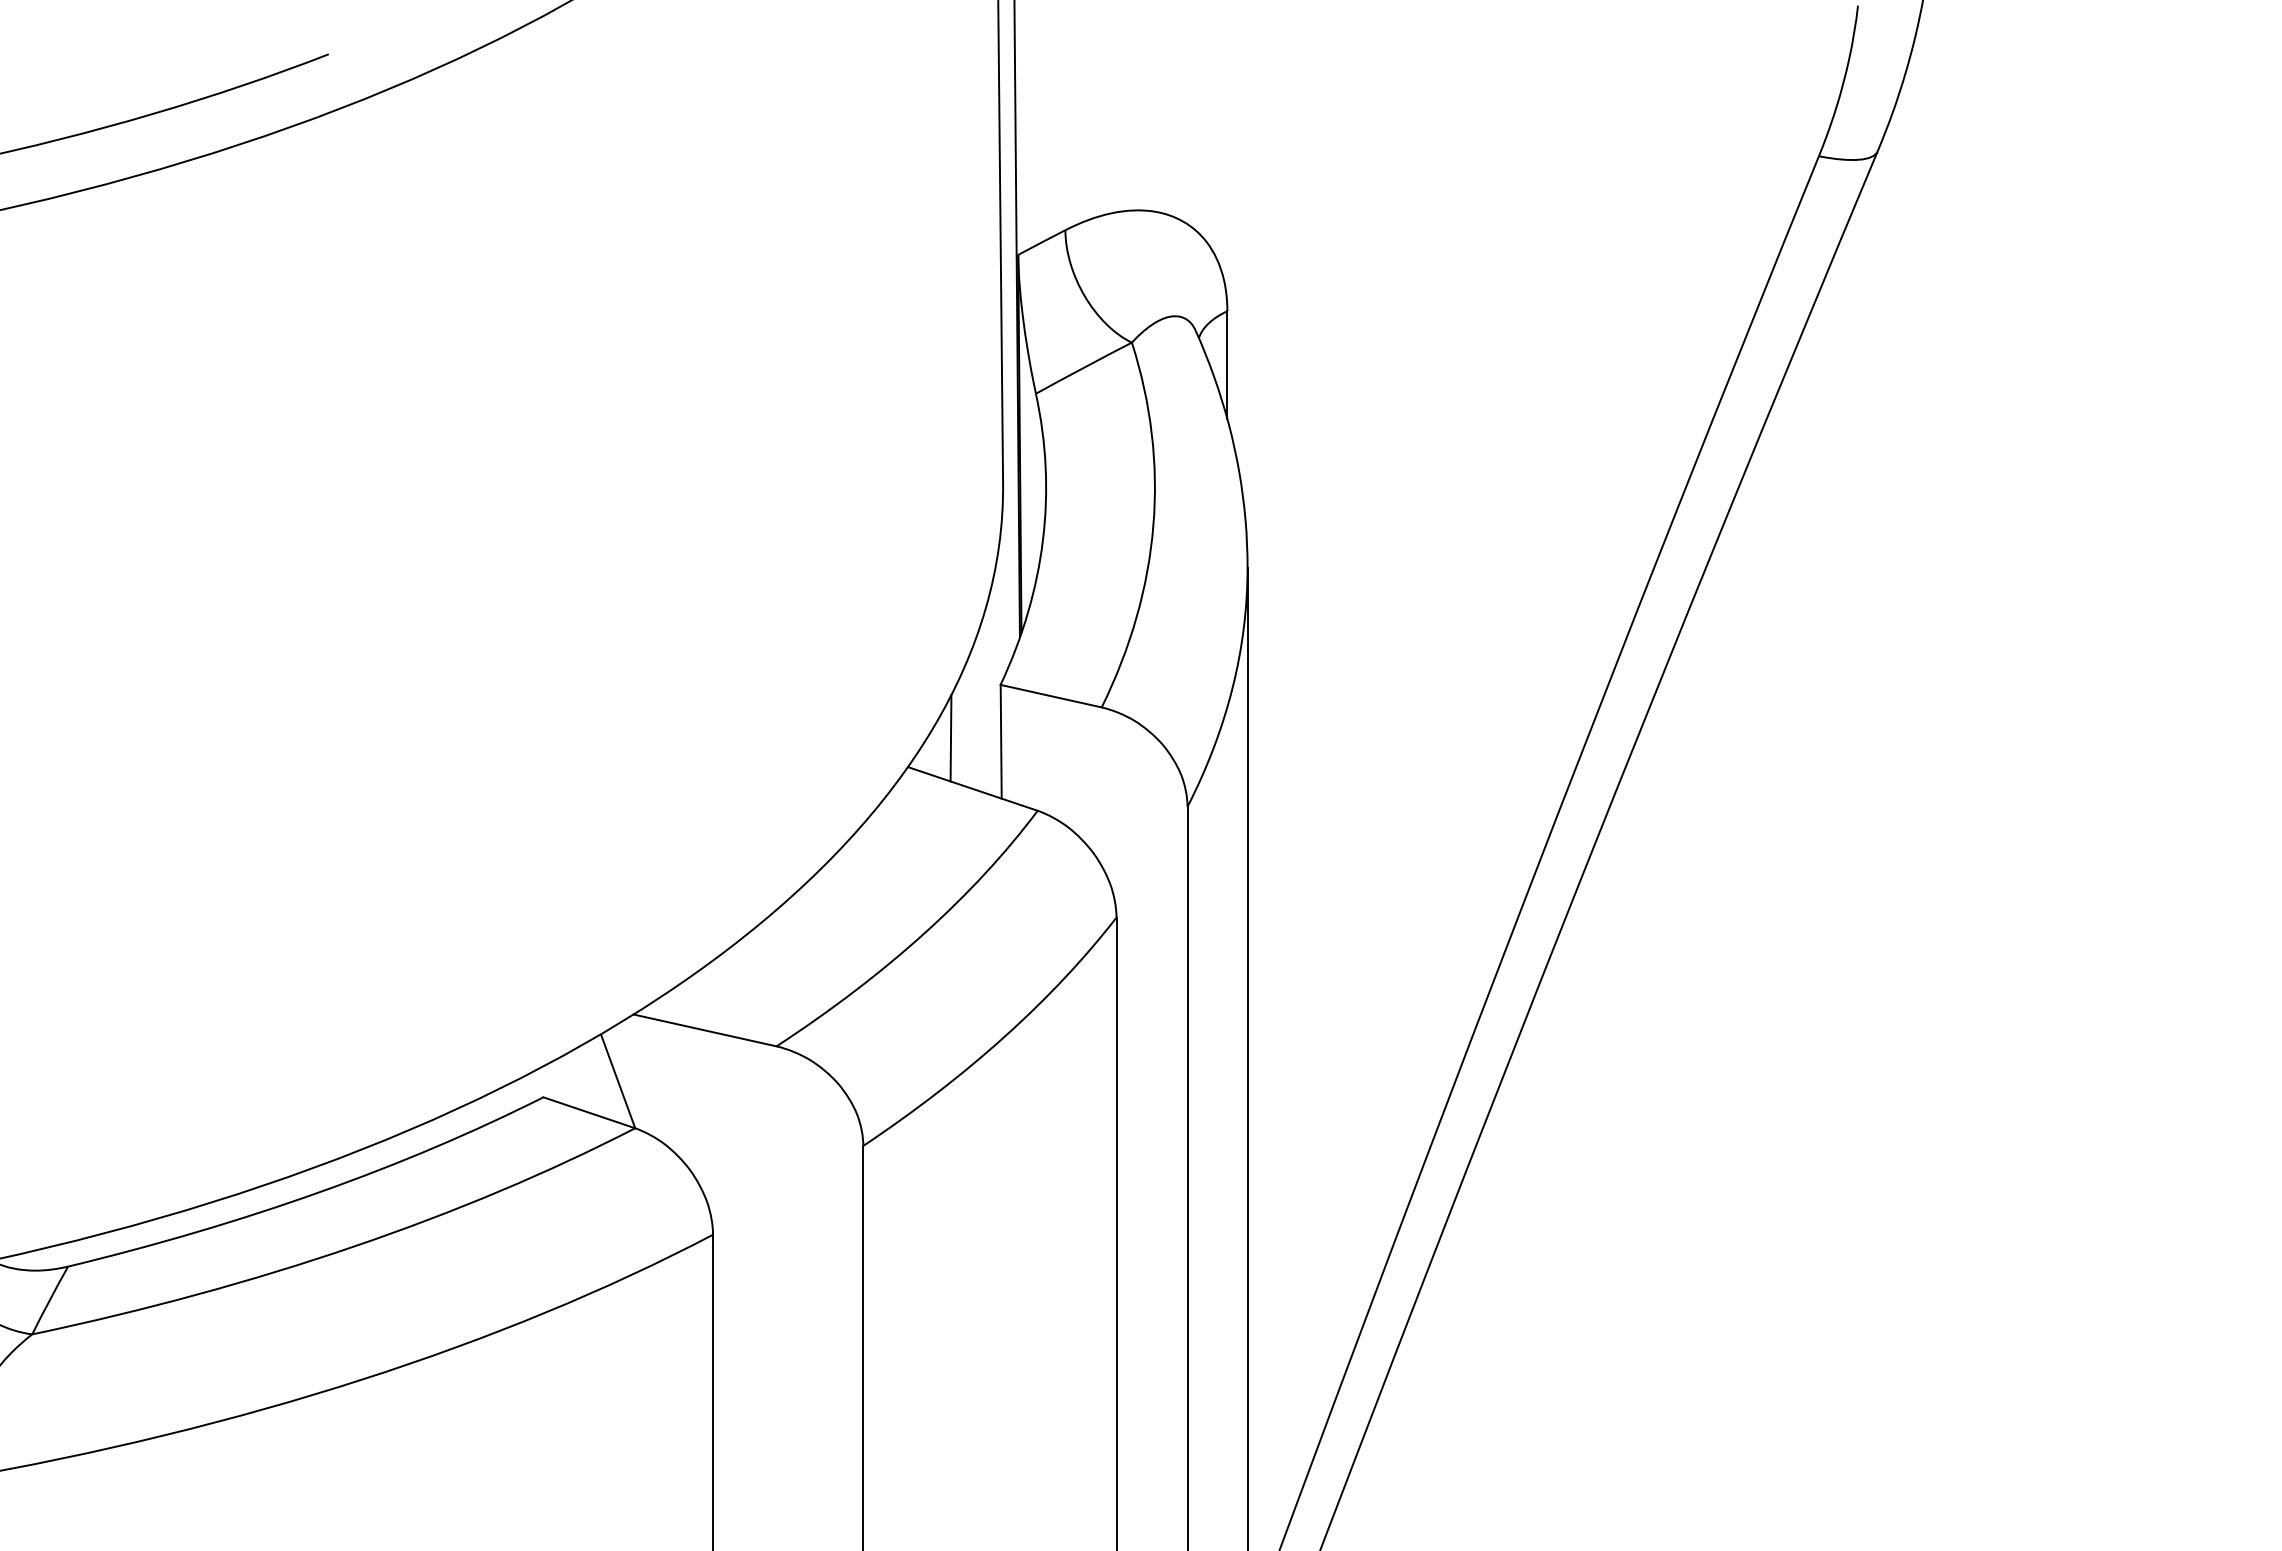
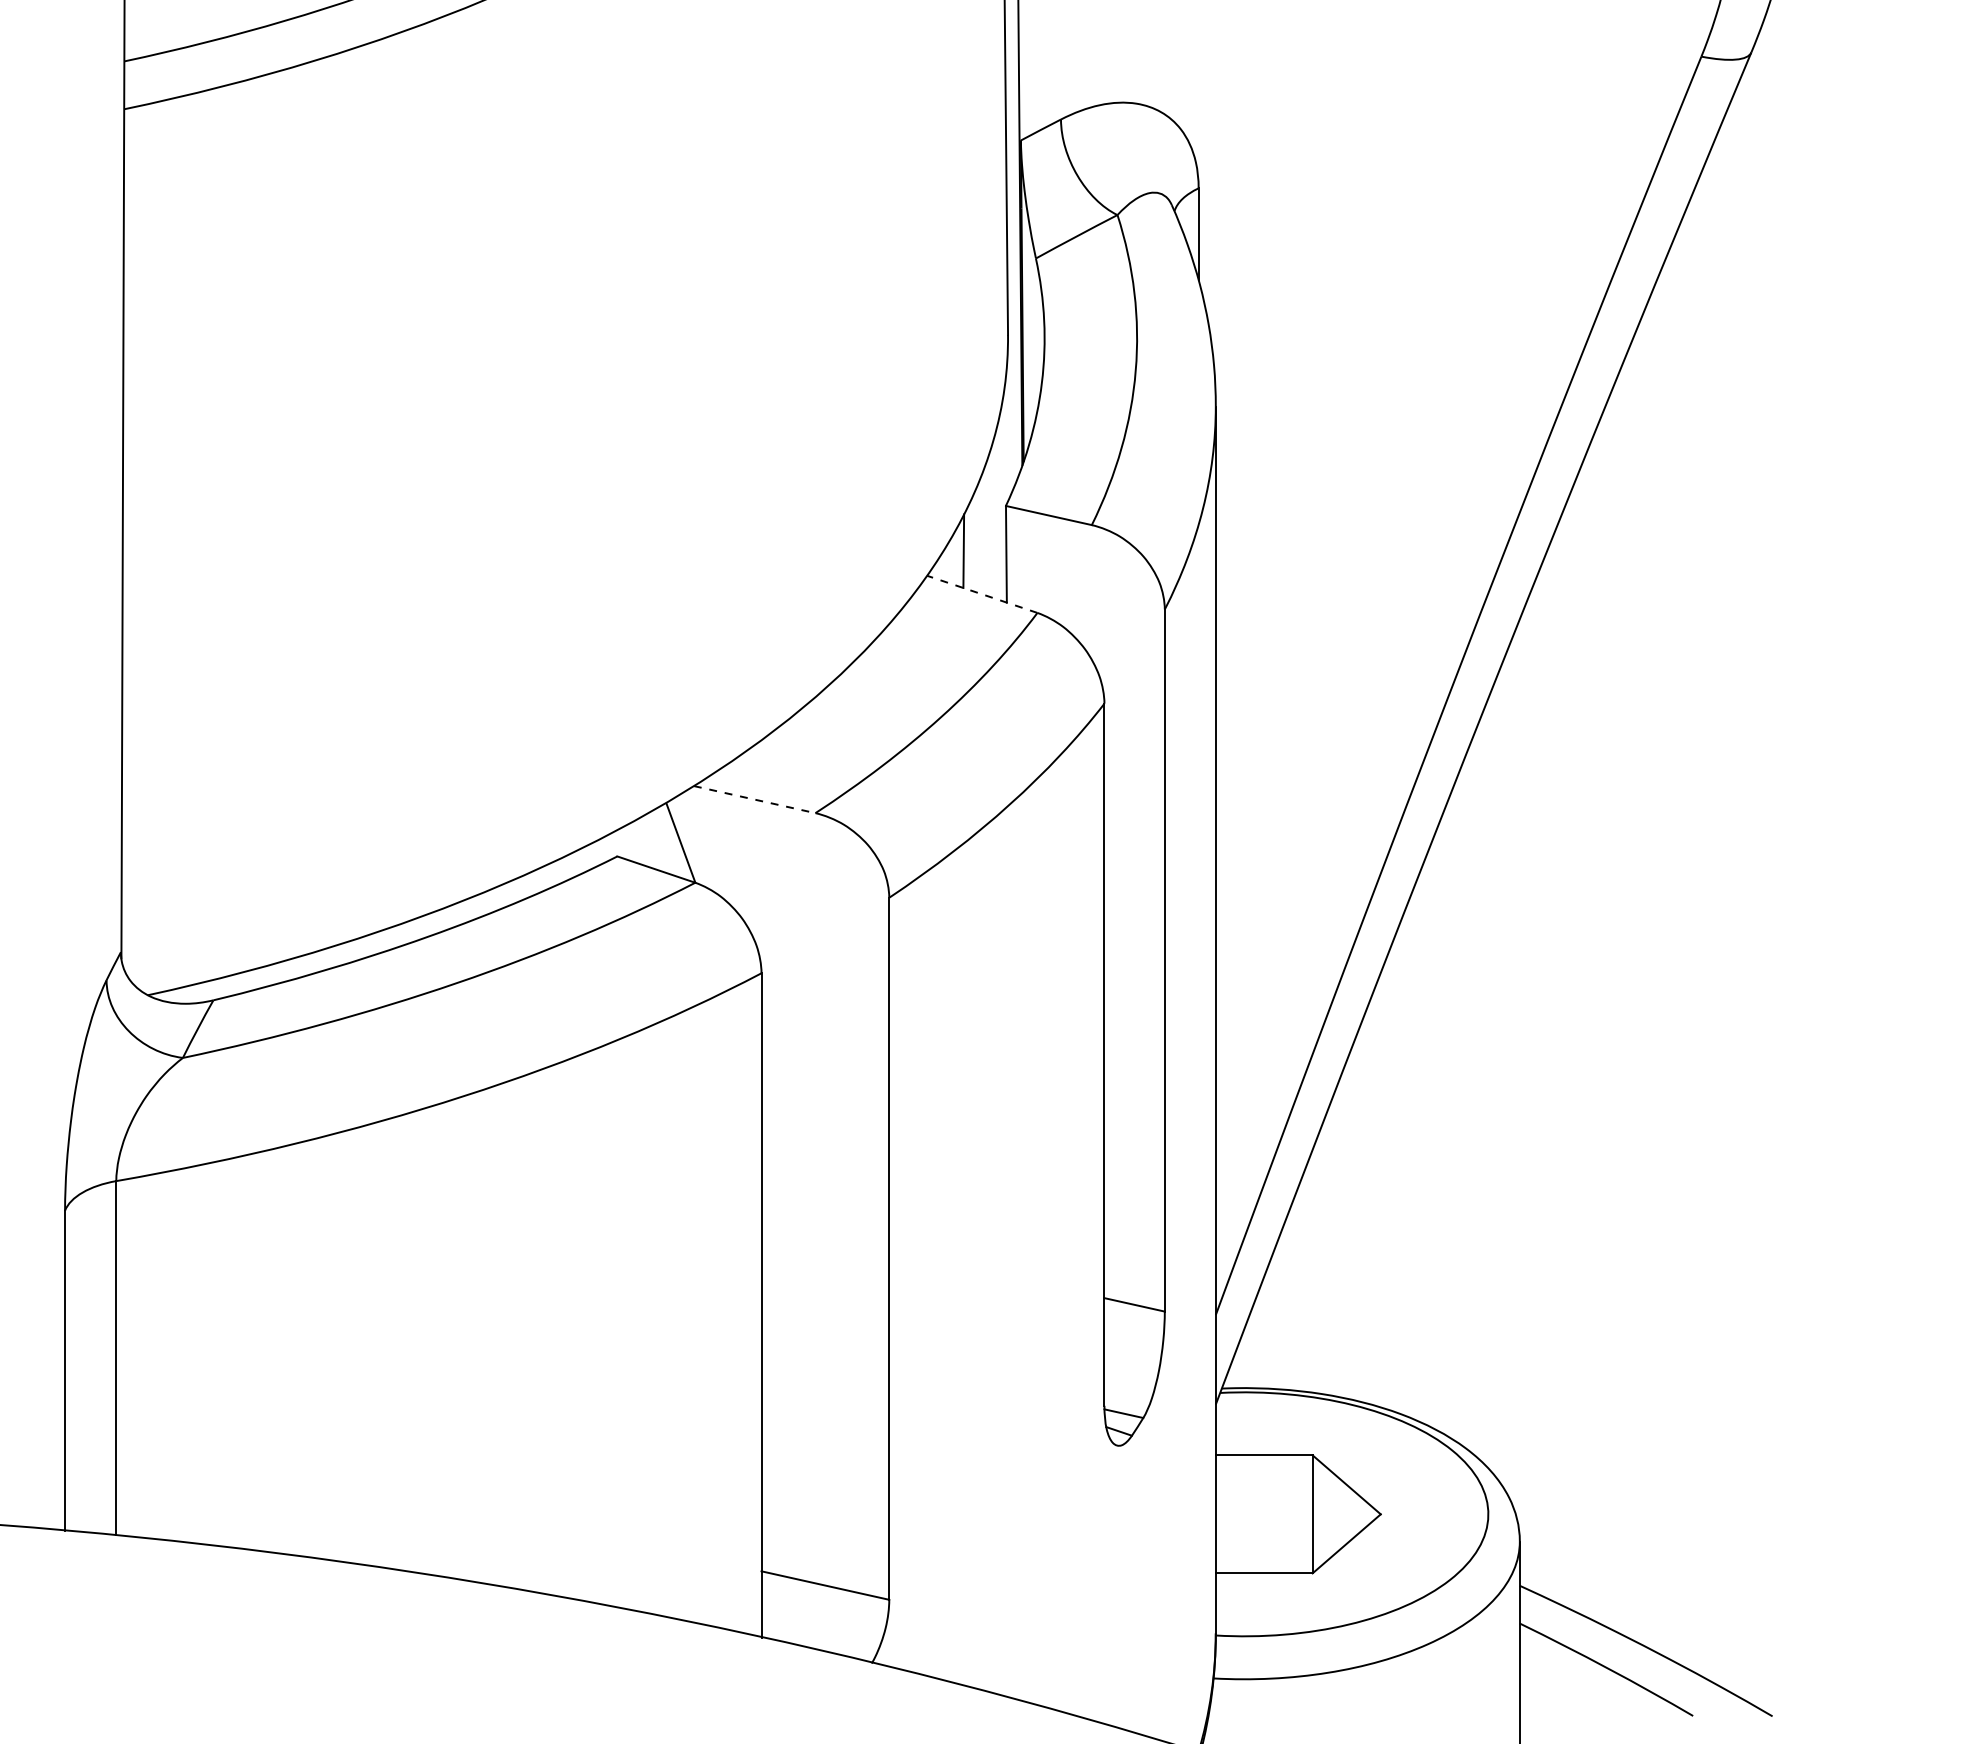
line: (971, 789) -> (981, 594), solid -> dashed
line: (705, 1030) -> (755, 799), solid -> dashed

